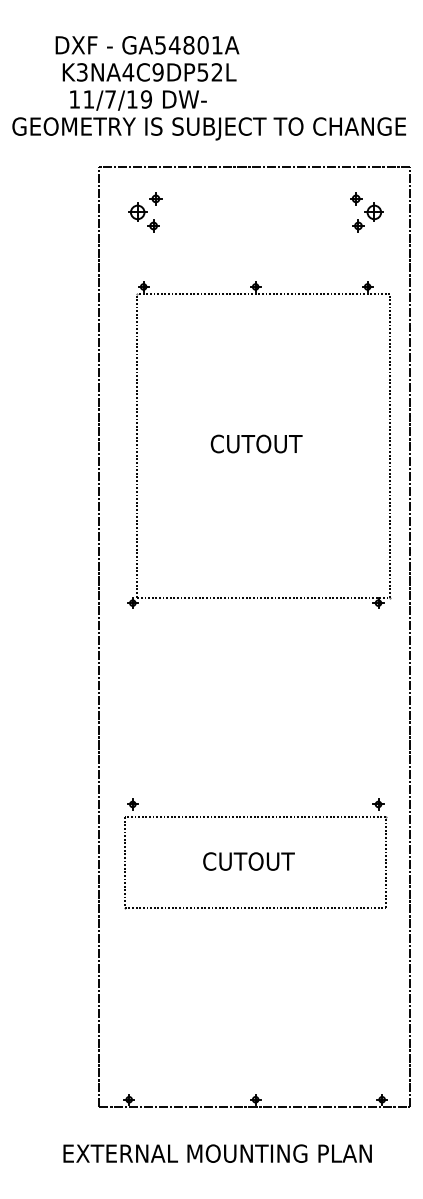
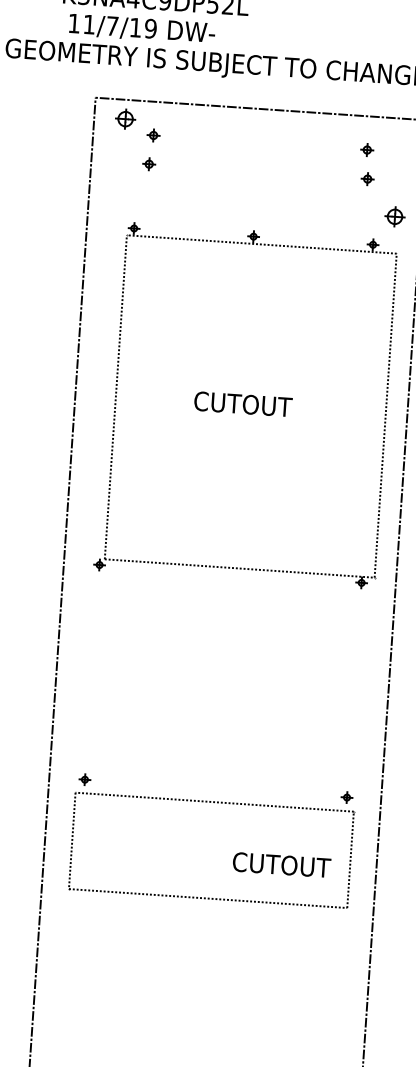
part: (137, 211) -> (125, 118), moved
part: (373, 211) -> (394, 215), moved
text: (248, 861) -> (281, 864), moved

